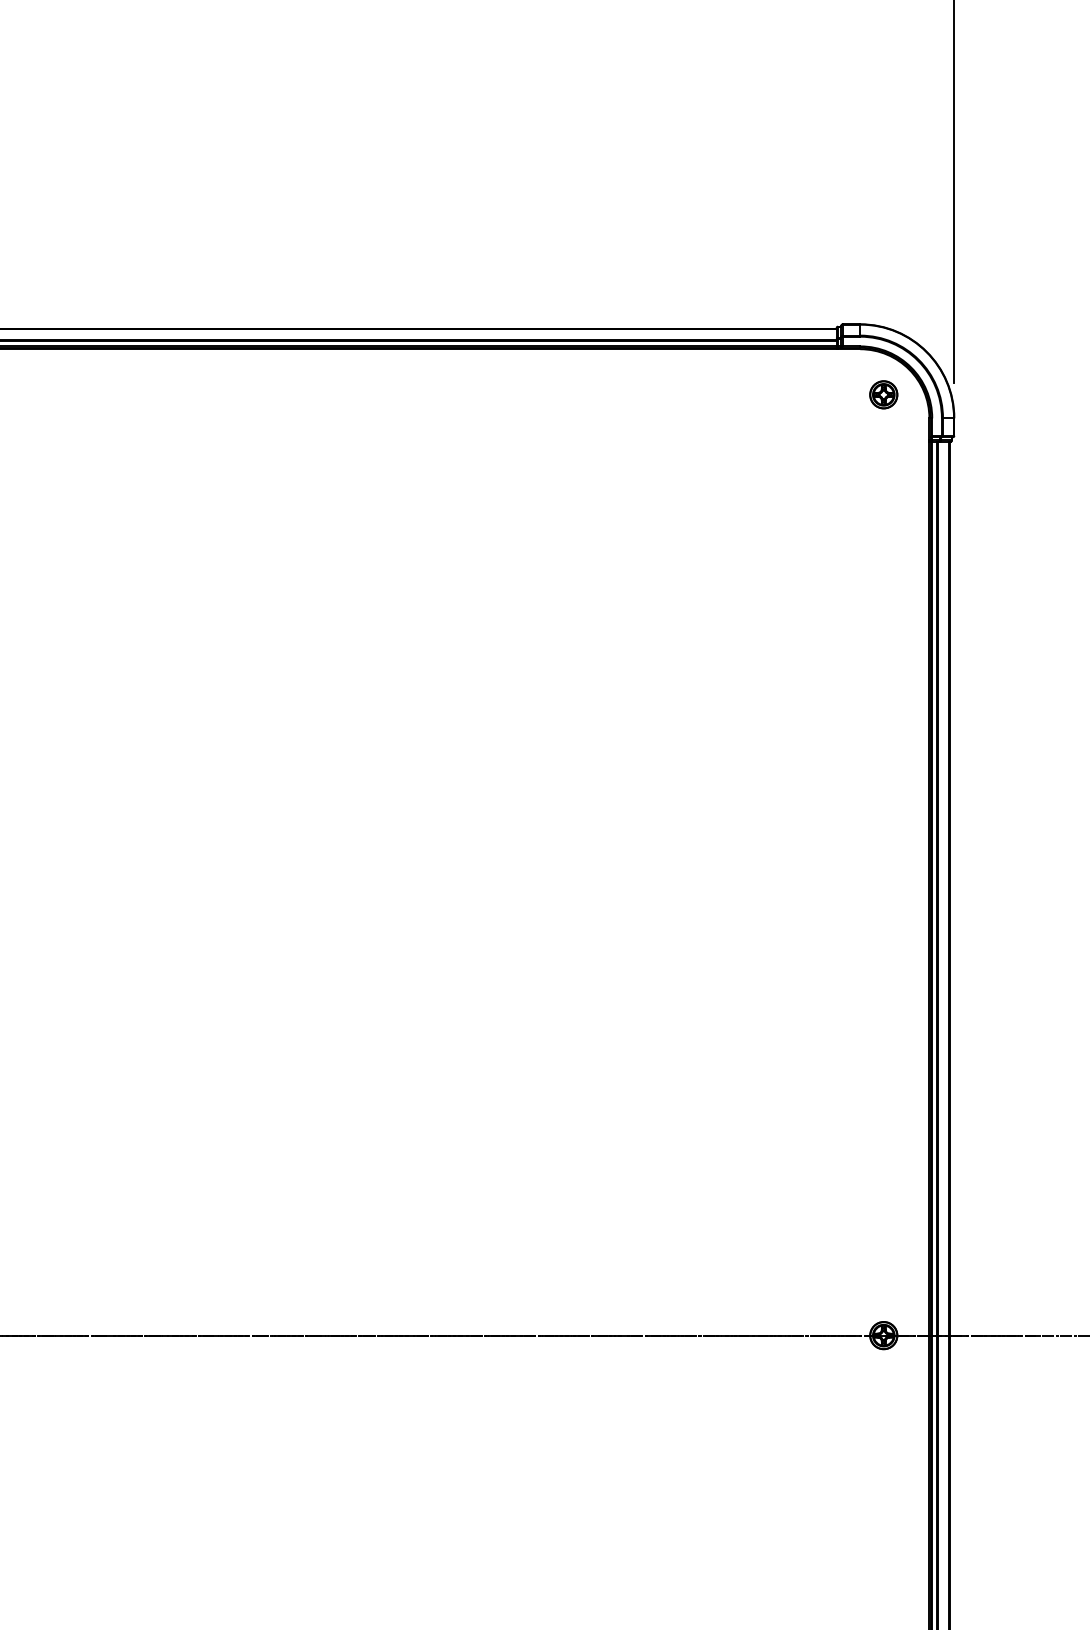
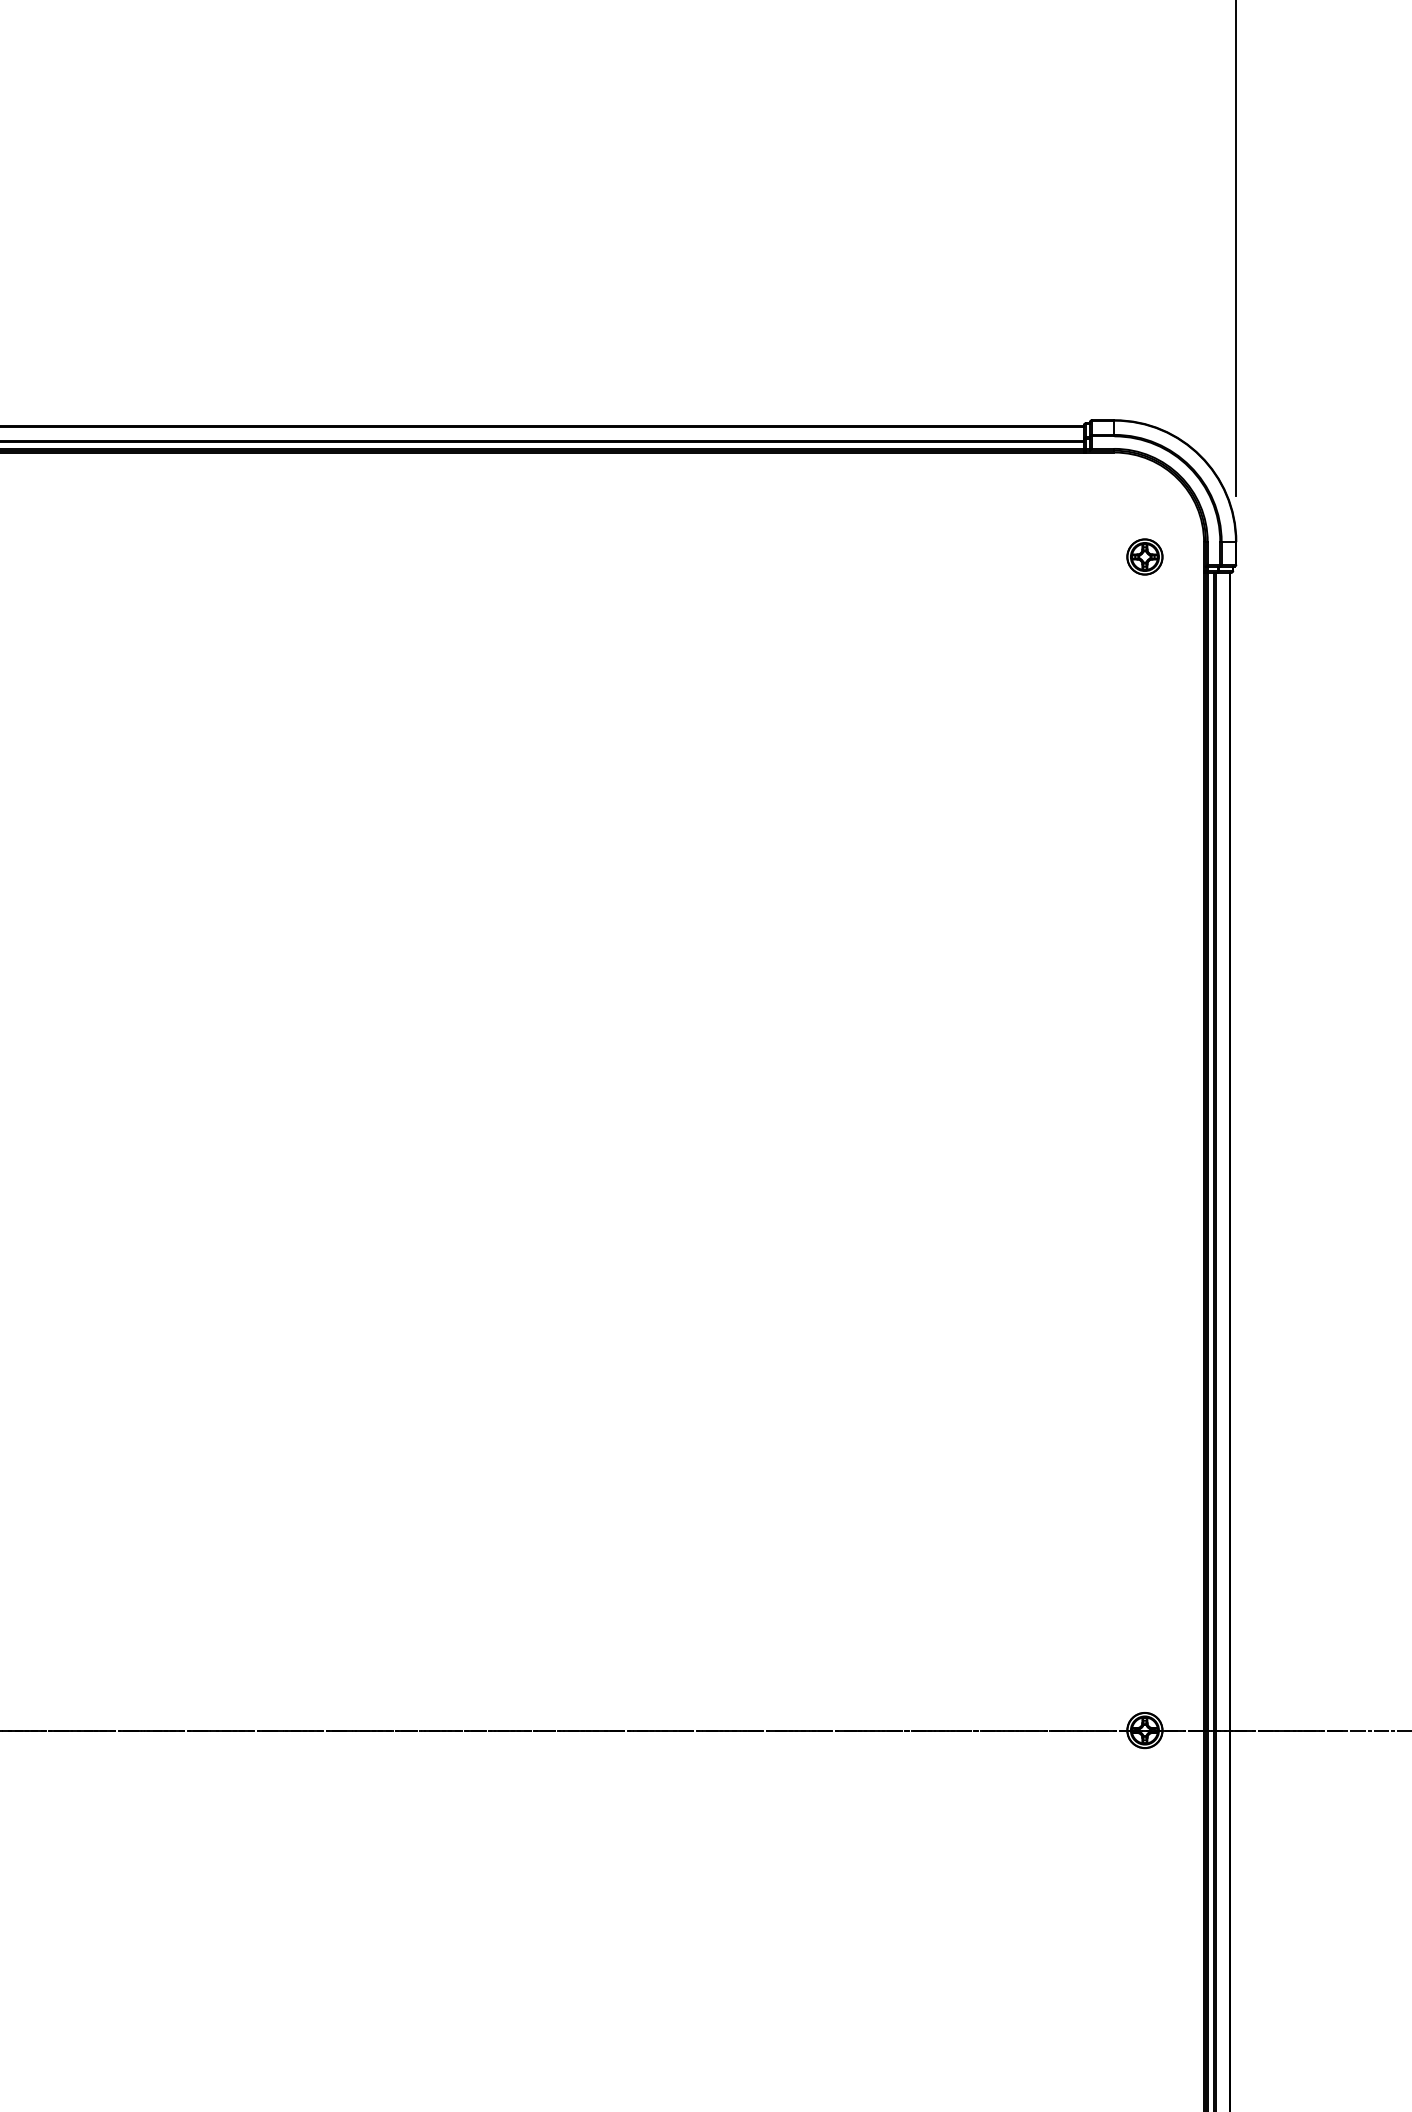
part: (883, 394) -> (1144, 556), moved

